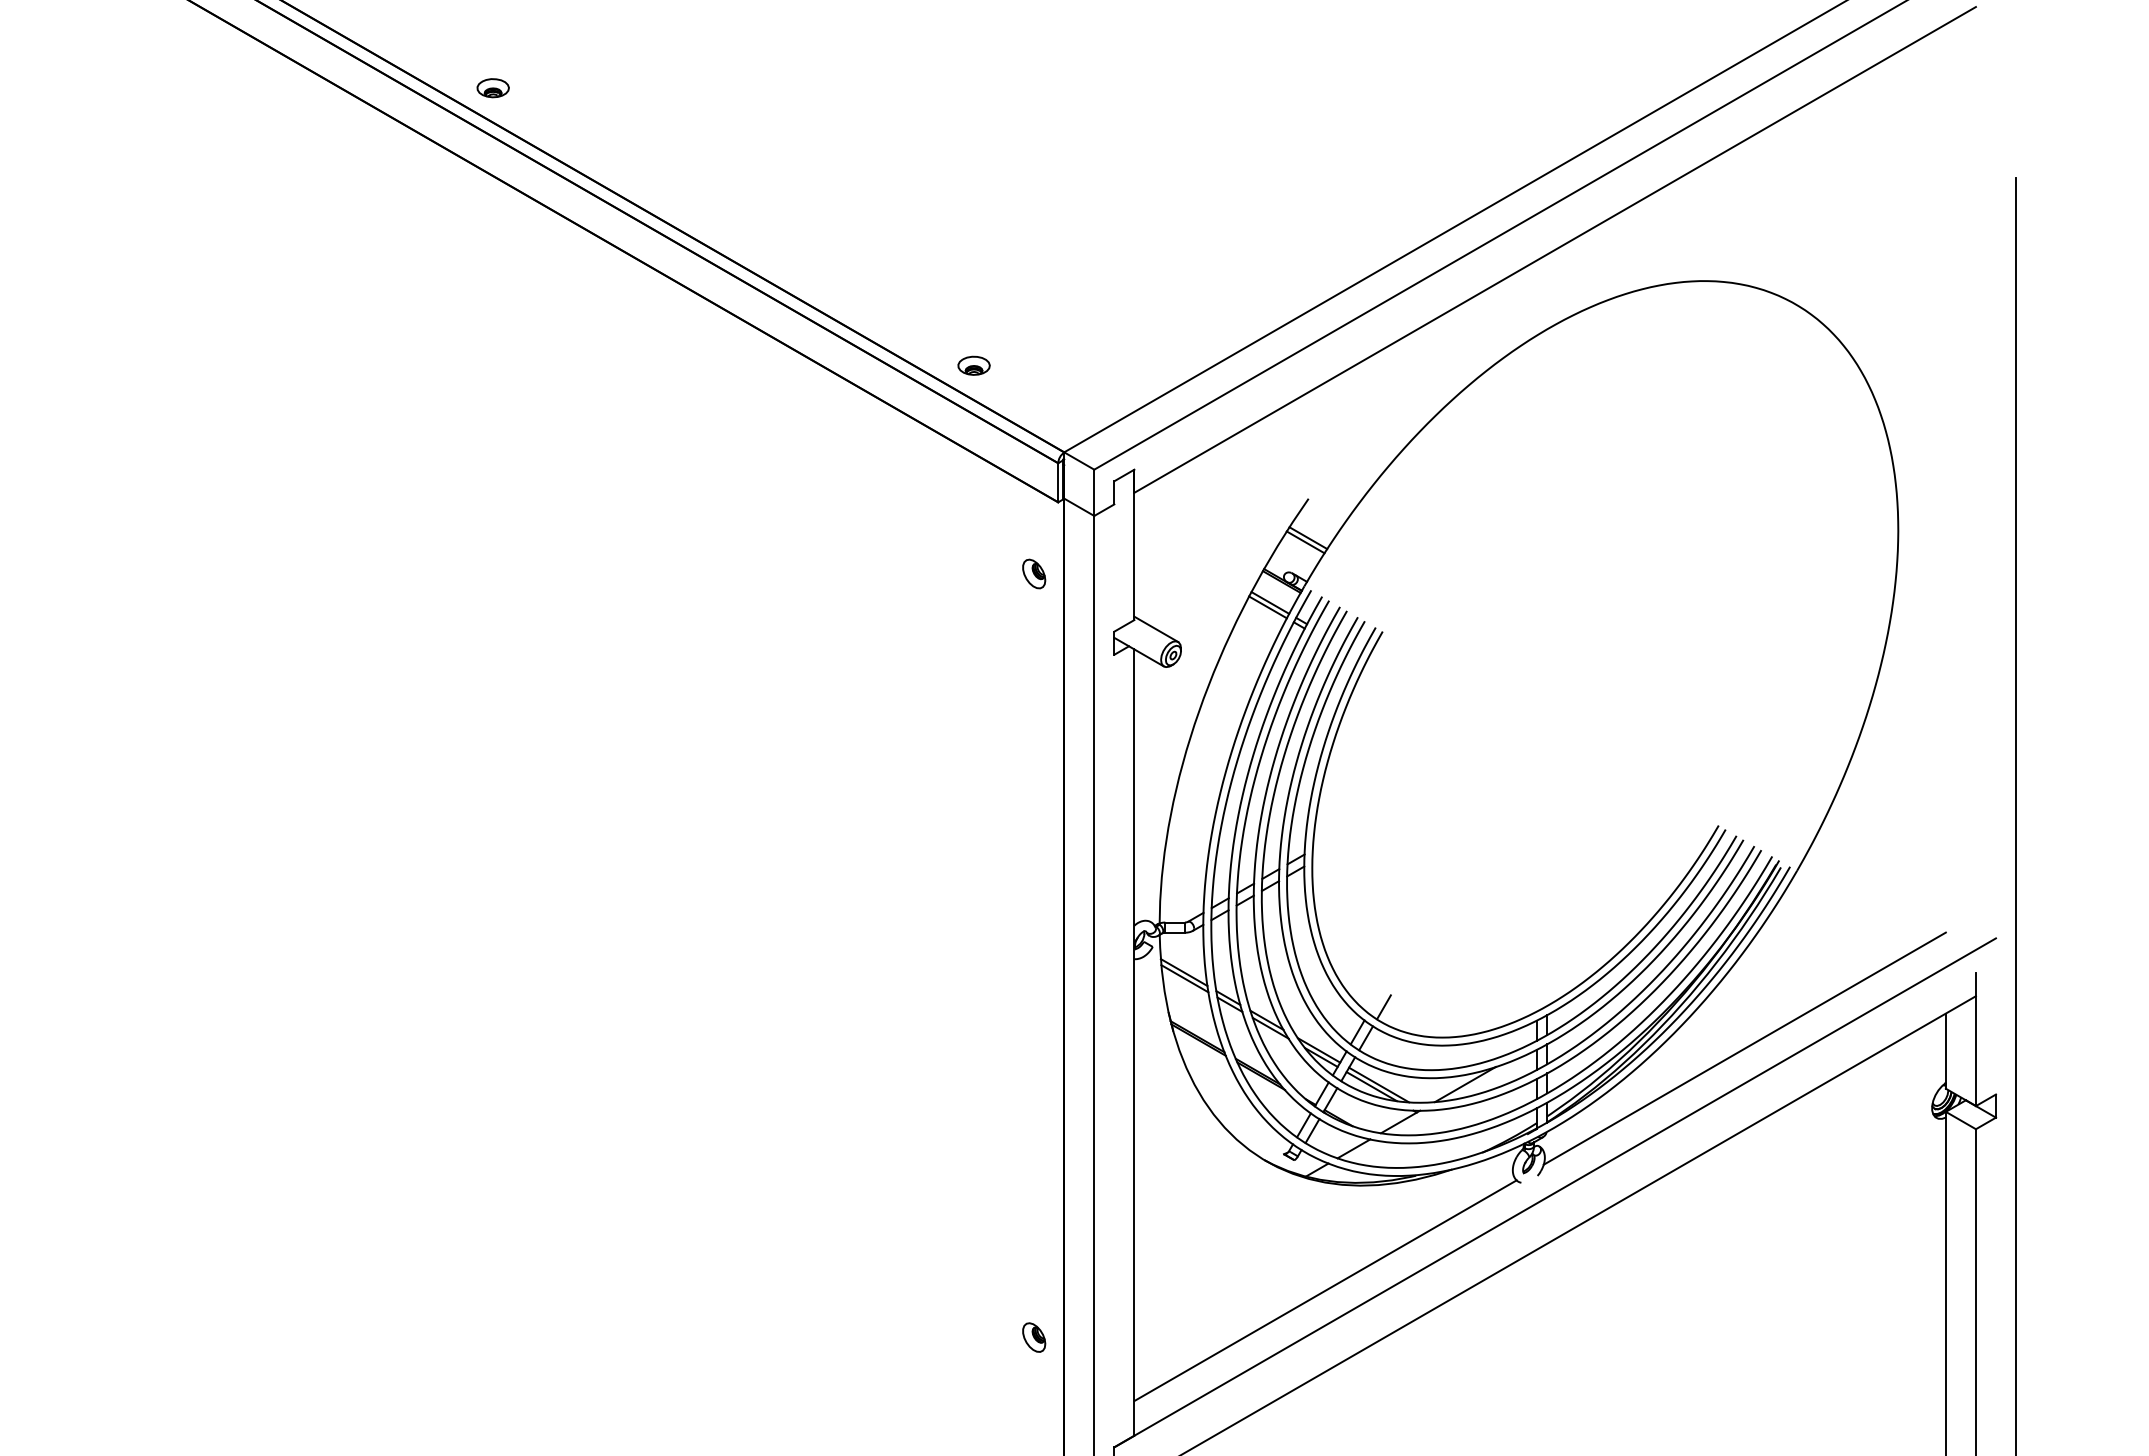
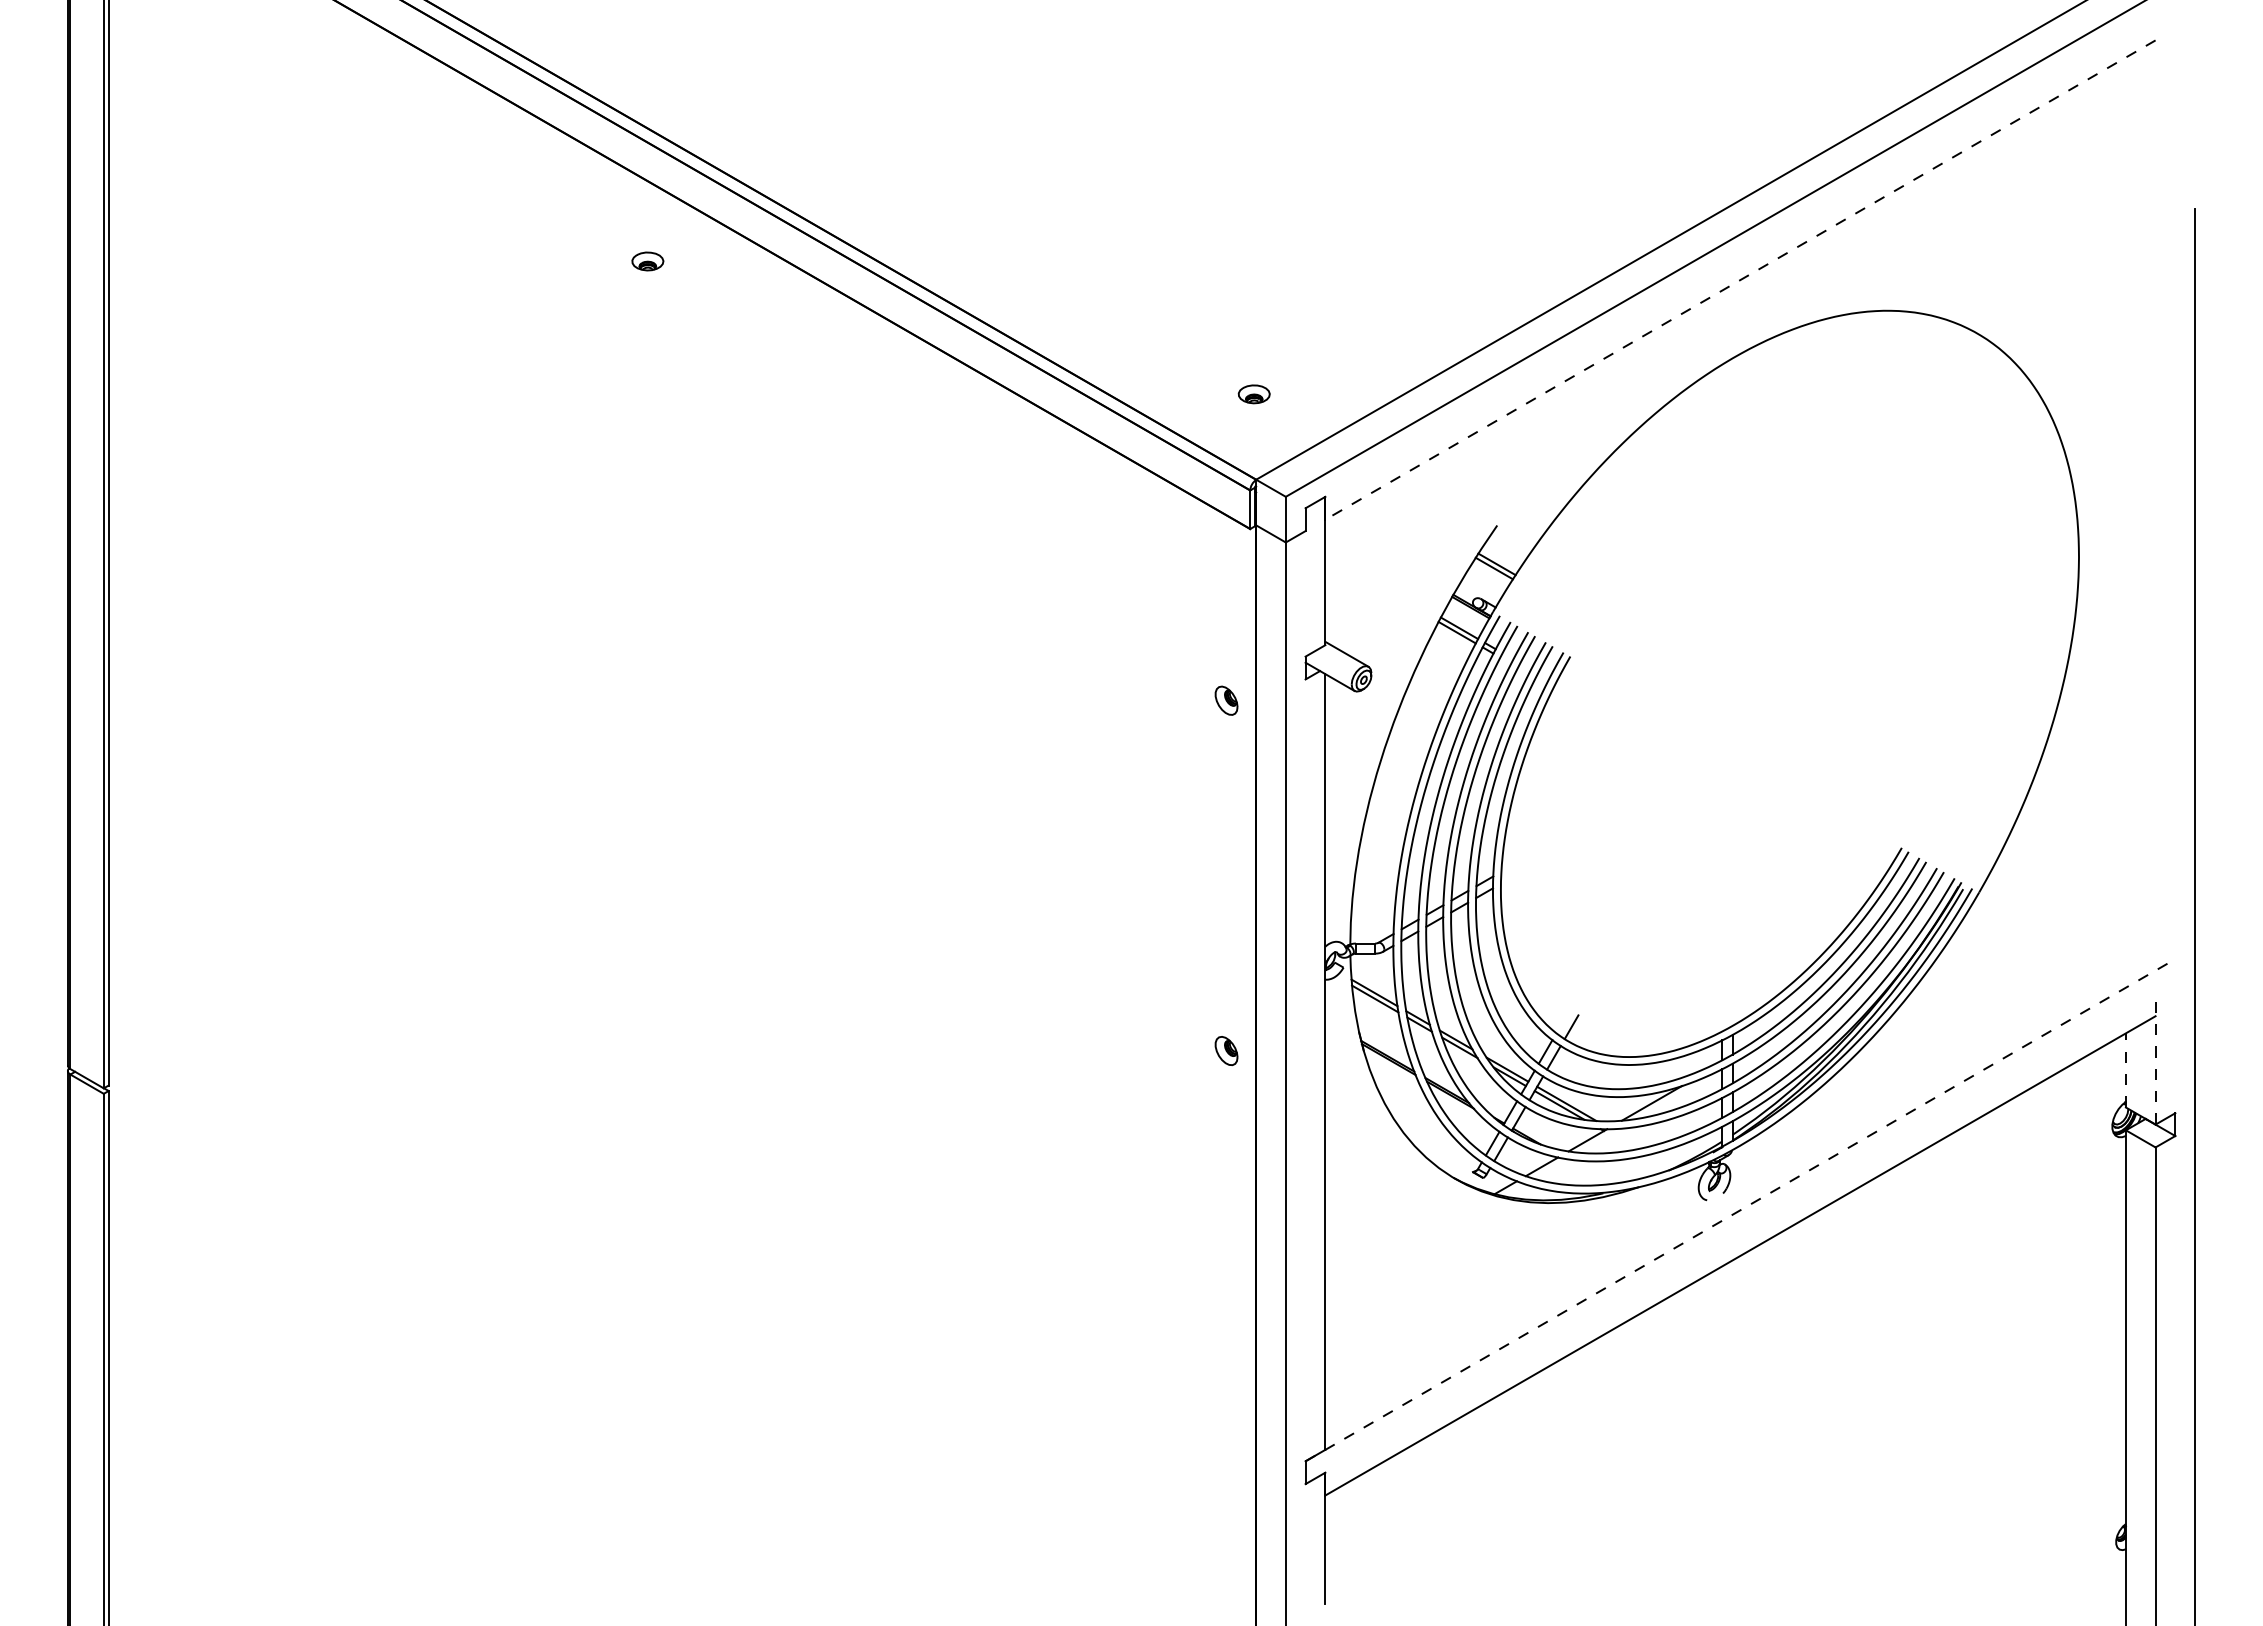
part: (492, 88) -> (647, 261), moved
line: (1555, 250) -> (1740, 280), solid -> dashed
part: (973, 365) -> (1253, 394), moved
part: (1034, 573) -> (1226, 700), moved
line: (1975, 1040) -> (2155, 1059), solid -> dashed
line: (1744, 1048) -> (1927, 1067), removed
line: (1945, 1050) -> (2125, 1069), solid -> dashed
line: (1555, 1192) -> (1740, 1209), solid -> dashed
line: (1325, 1290) -> (1513, 1306), removed
part: (1034, 1338) -> (1226, 1051), moved

